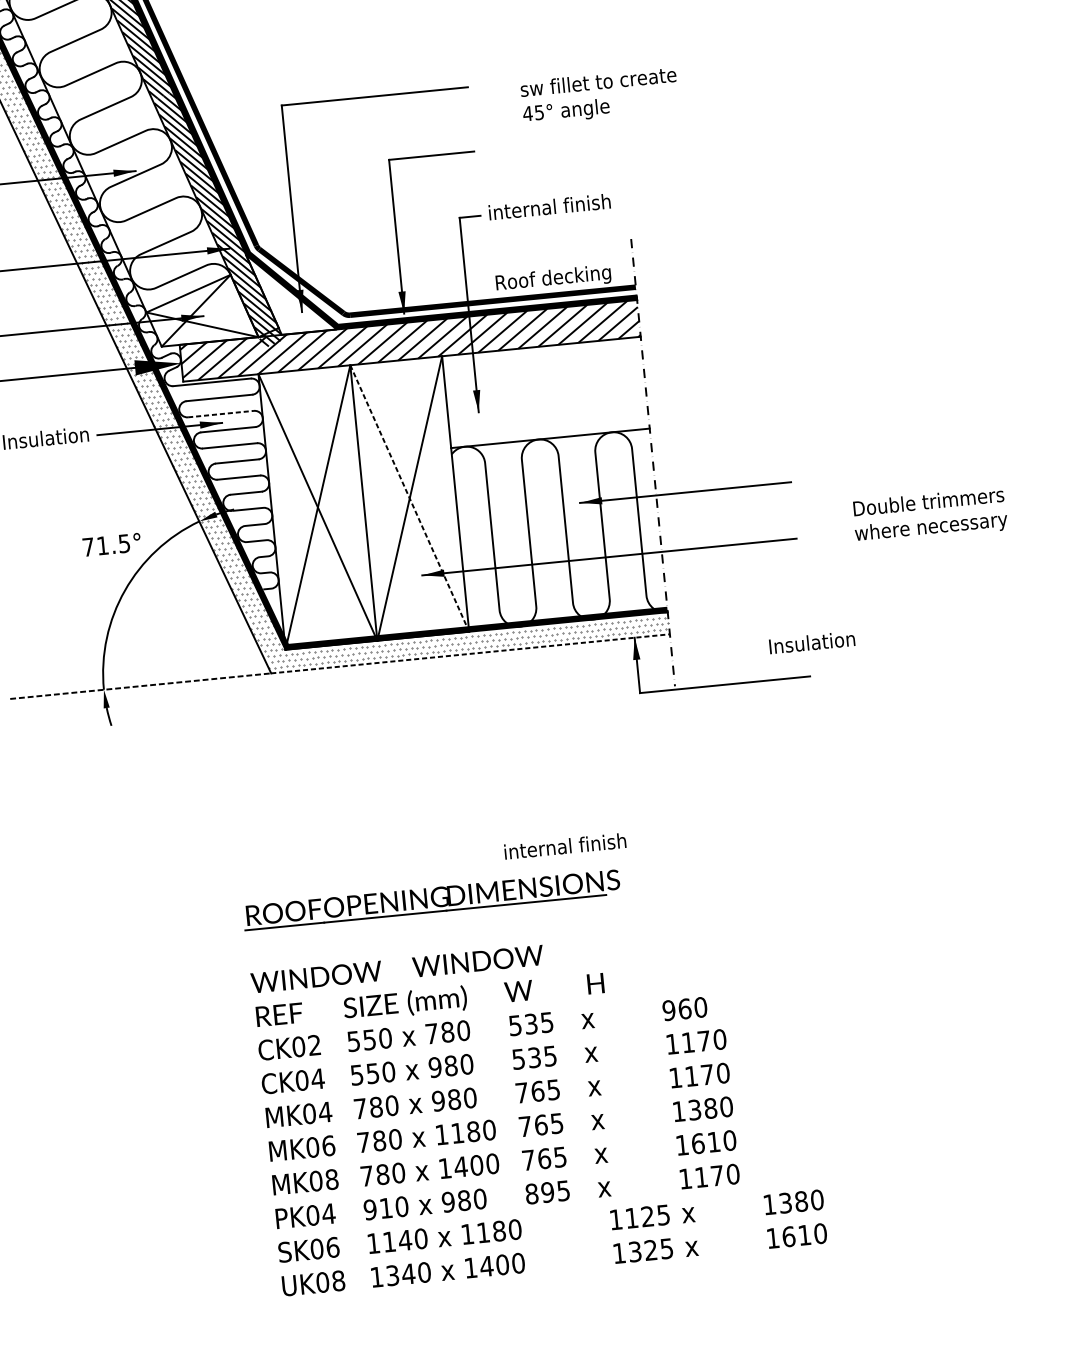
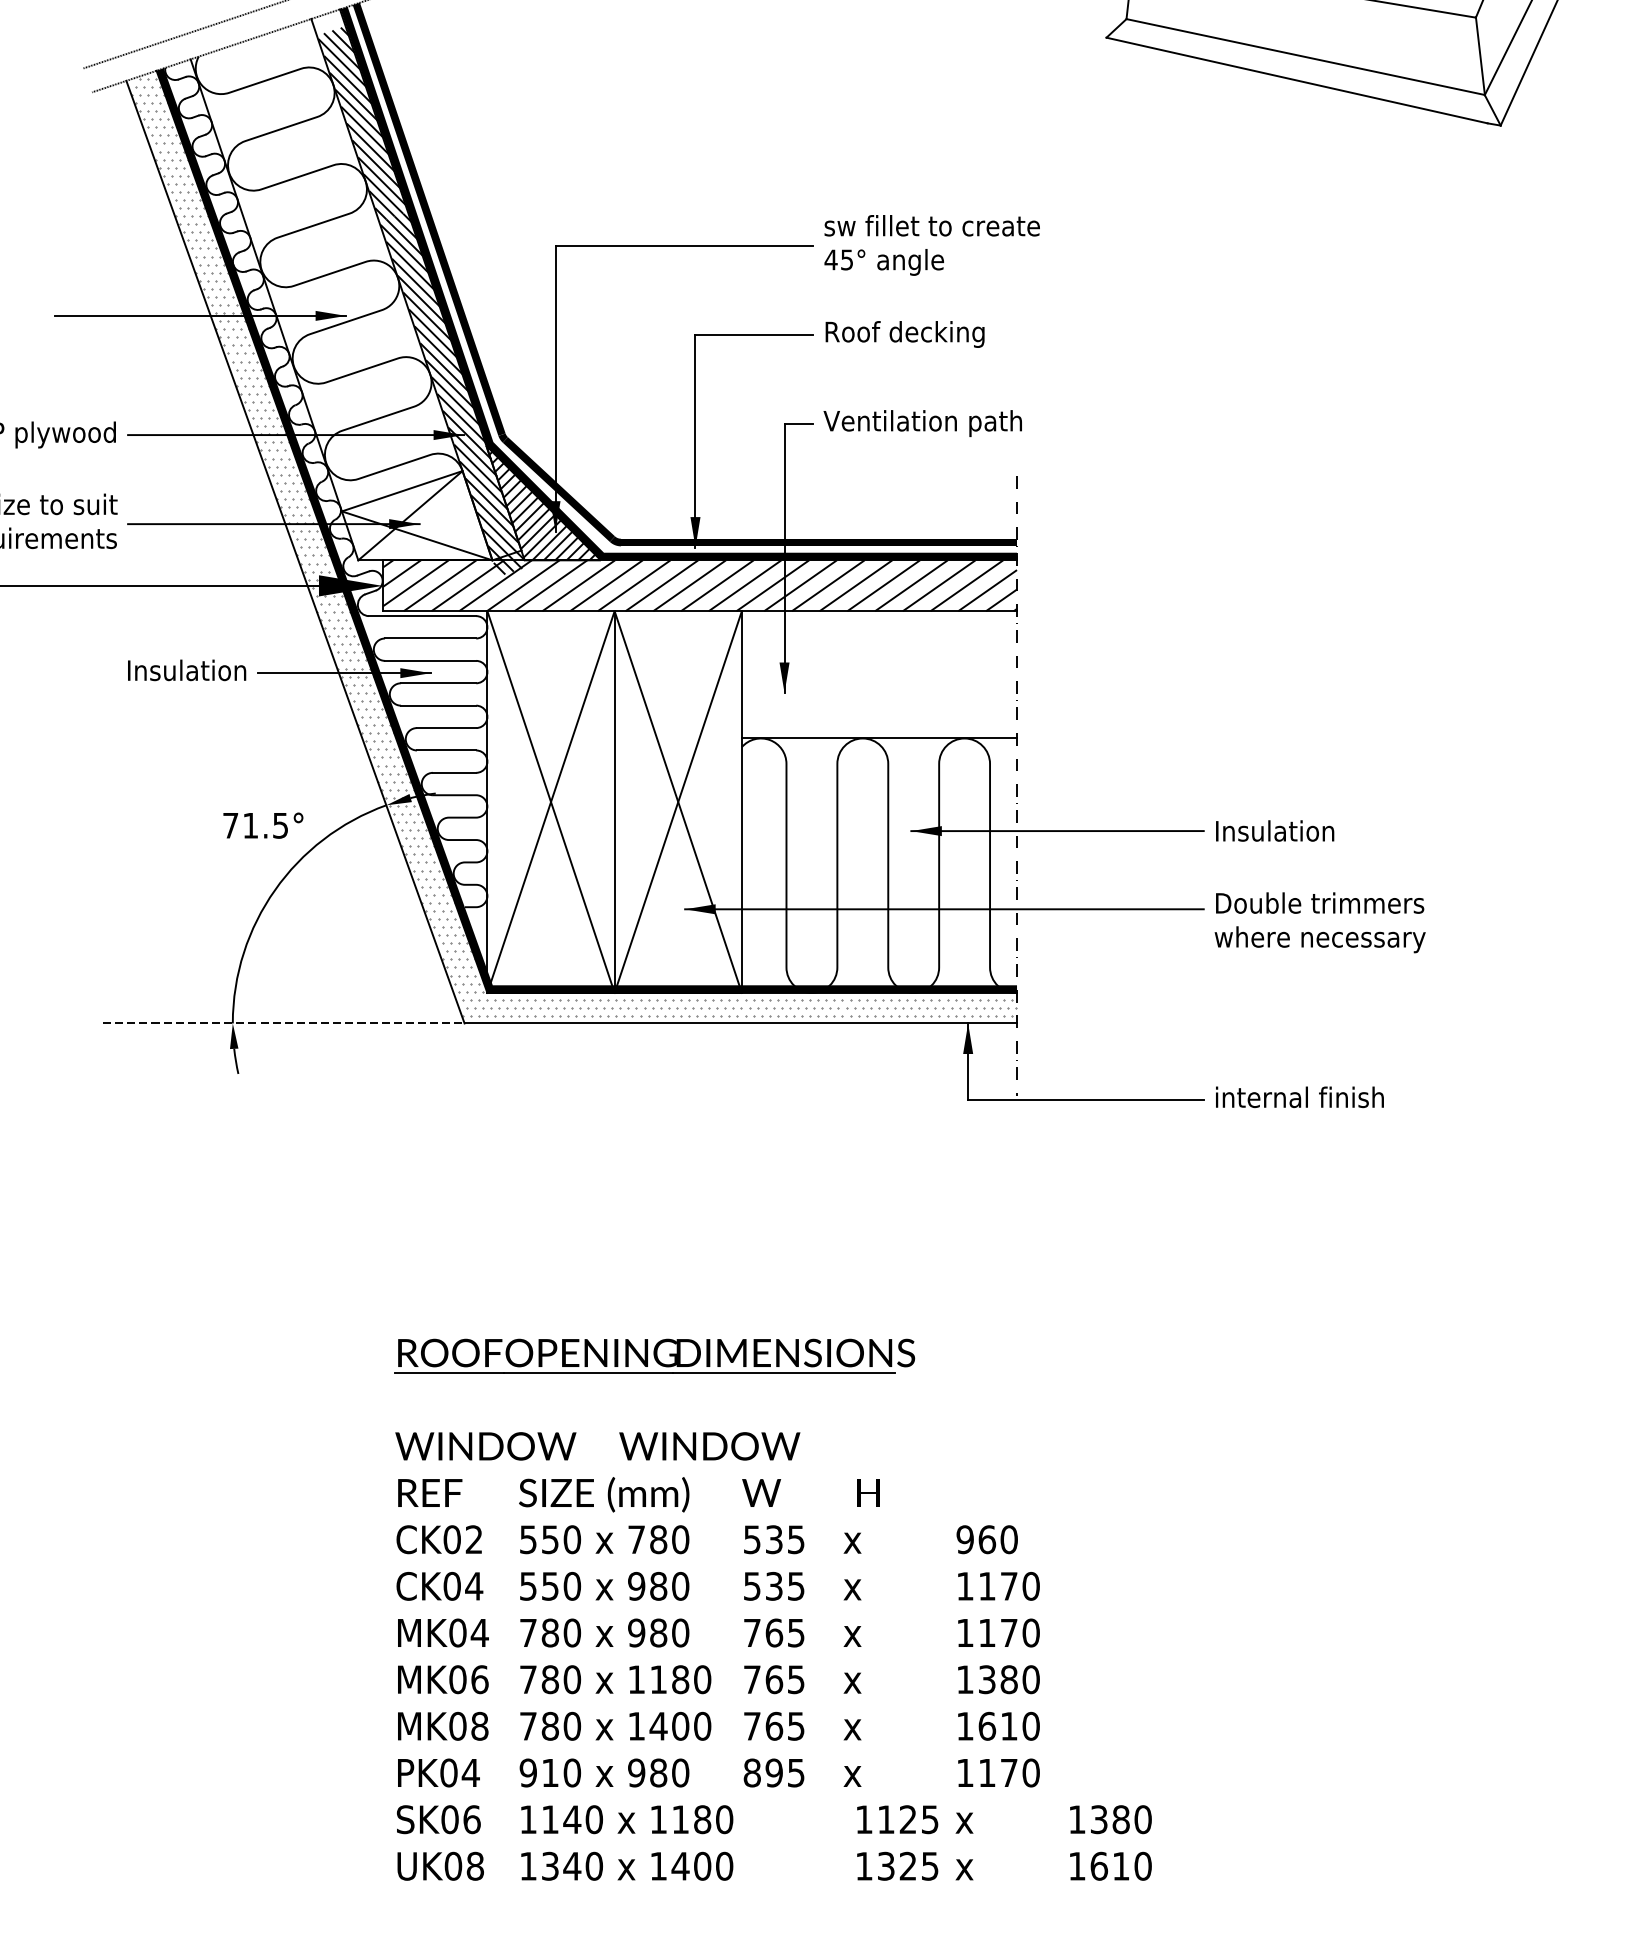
text: (599, 96) -> (931, 245), moved
text: (559, 207) -> (922, 423), internal finish -> Ventilation path
text: (553, 279) -> (904, 334), moved
hatch: (289, 292) -> (540, 503), added
line: (220, 413) -> (430, 660), dashed -> solid
line: (409, 498) -> (678, 802), dashed -> solid
text: (929, 515) -> (1319, 922), moved
text: (812, 642) -> (1275, 830), moved
line: (471, 653) -> (741, 1023), dashed -> solid
text: (565, 846) -> (1299, 1097), moved

